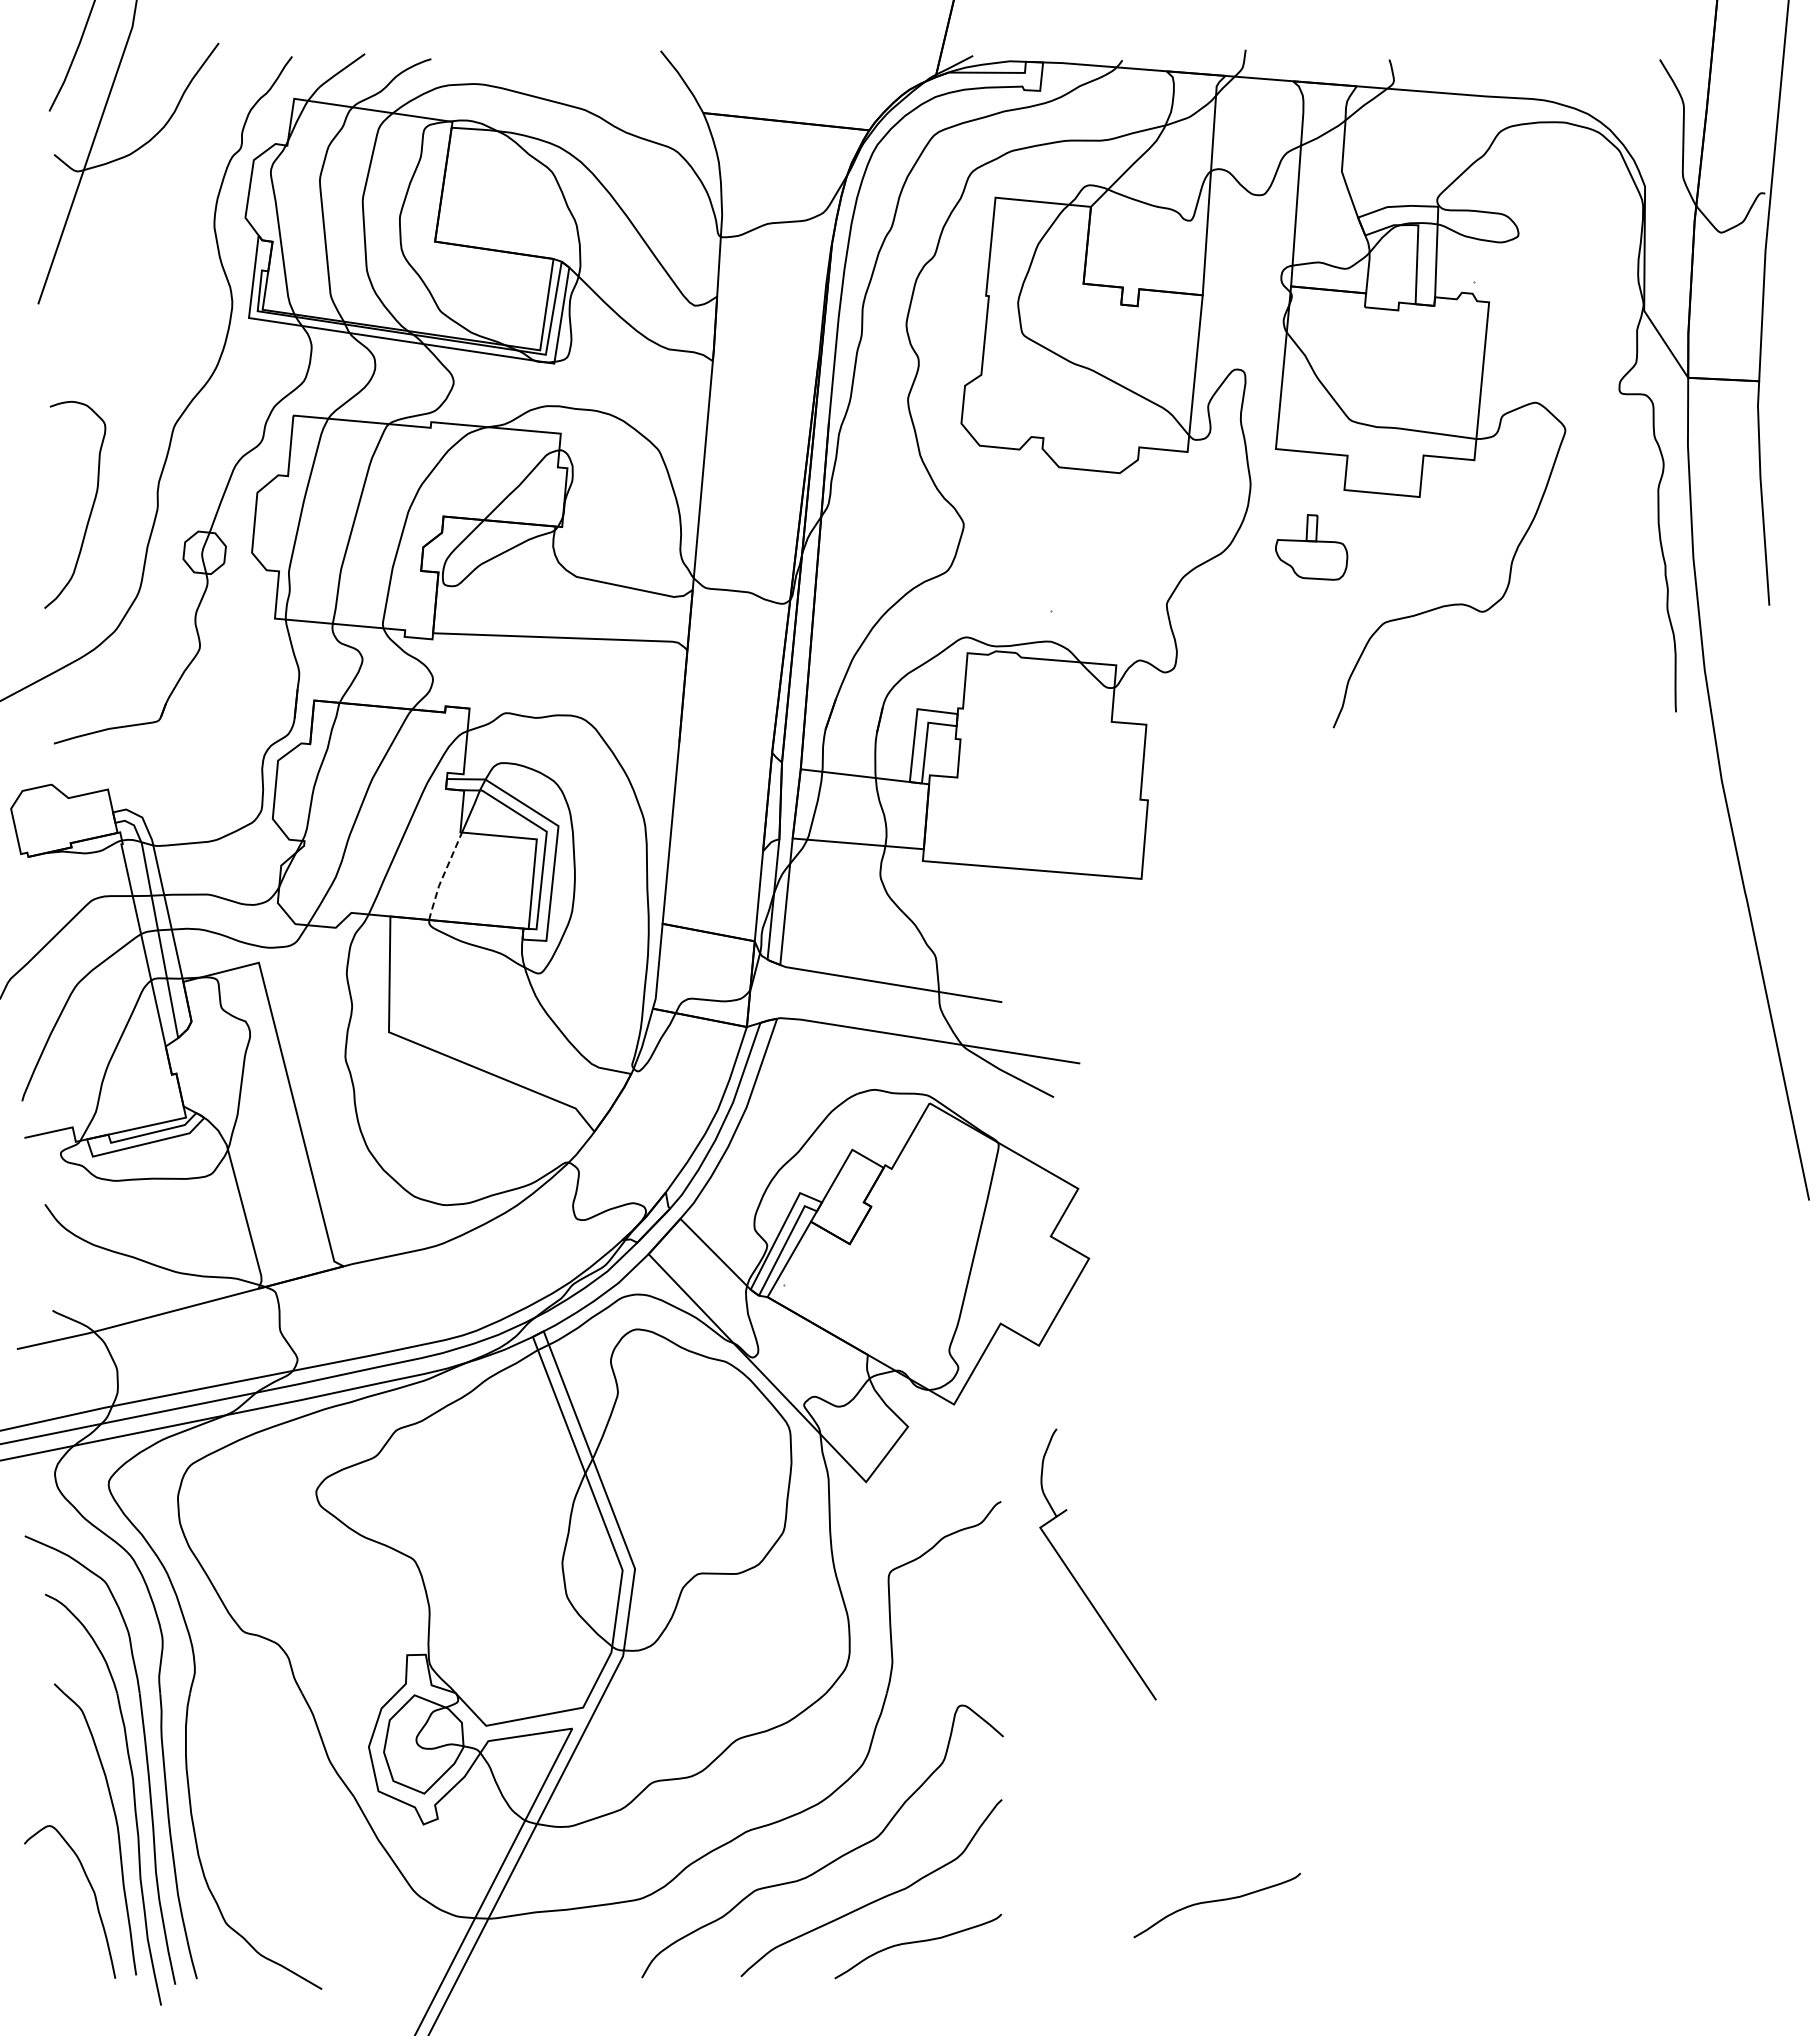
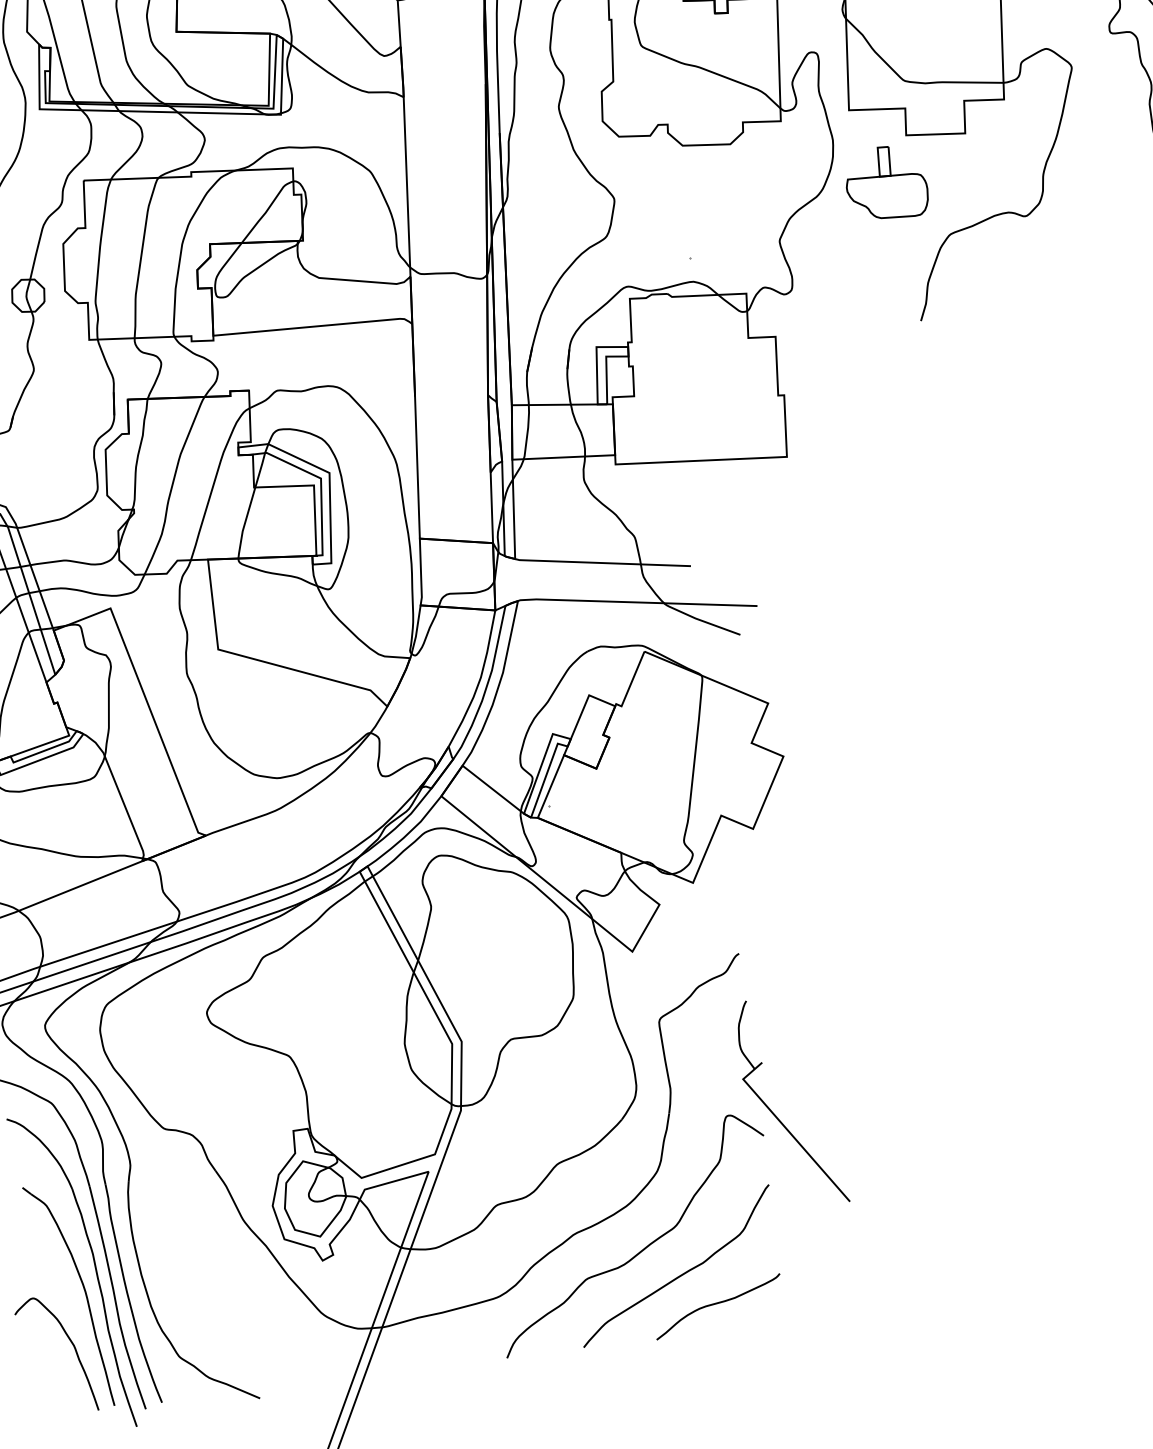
part: (1311, 547) -> (886, 183), size x1.43
line: (443, 876) -> (245, 523), dashed -> solid
part: (1076, 1579) -> (776, 1115), moved
curve: (1216, 1901) -> (945, 1242), removed

